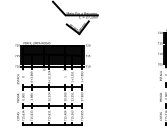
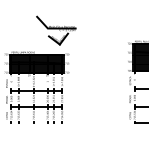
line: (52, 125) -> (36, 123), removed

